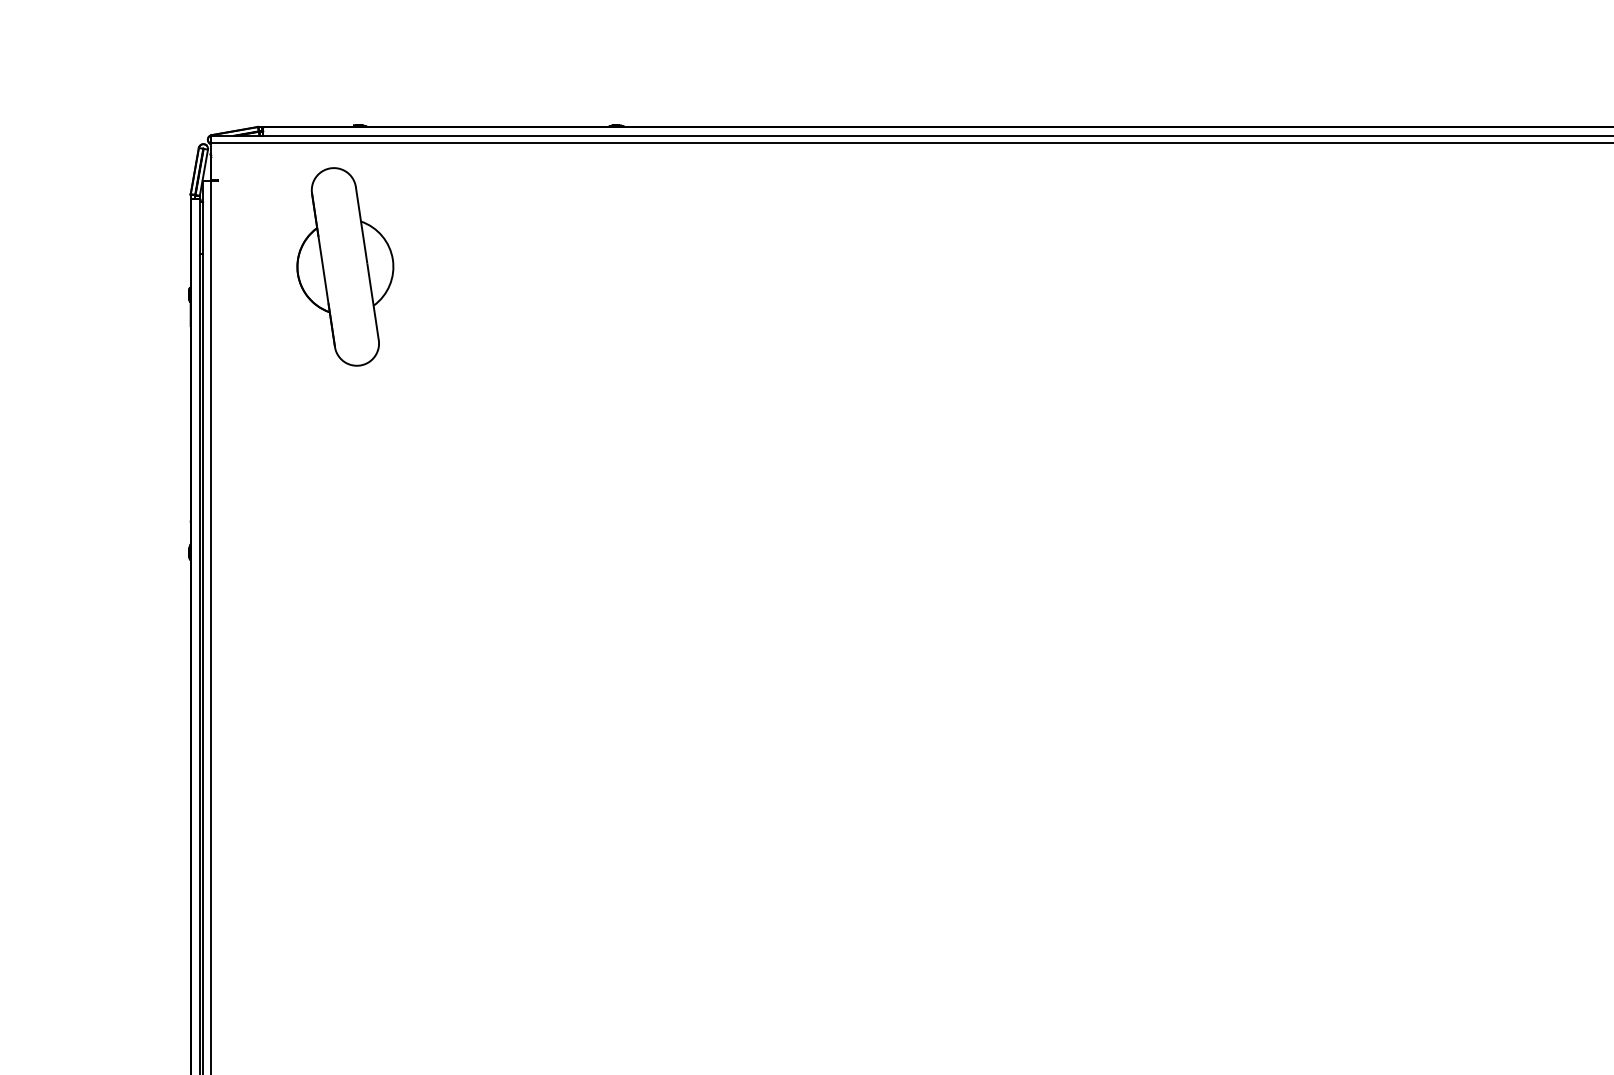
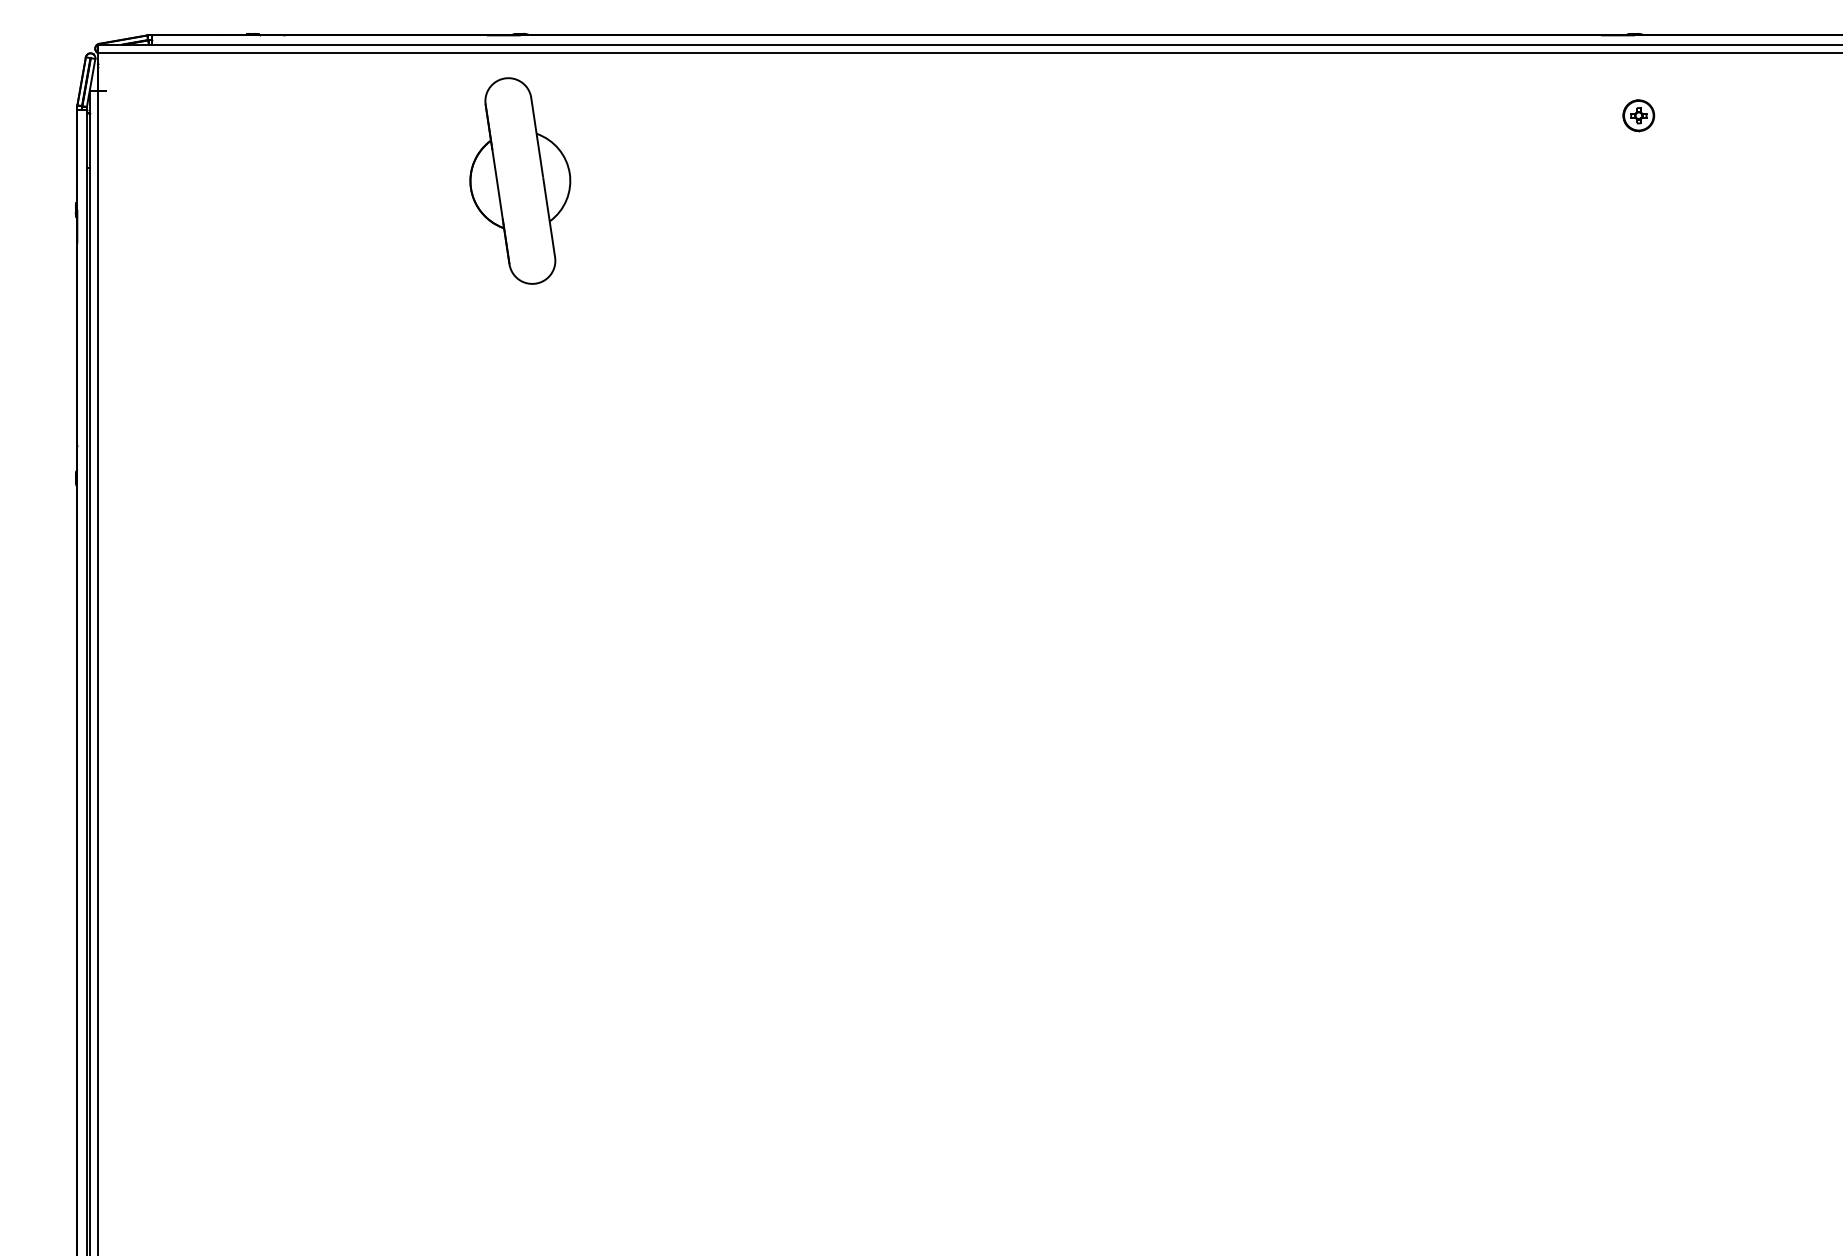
part: (345, 266) -> (520, 180), moved

